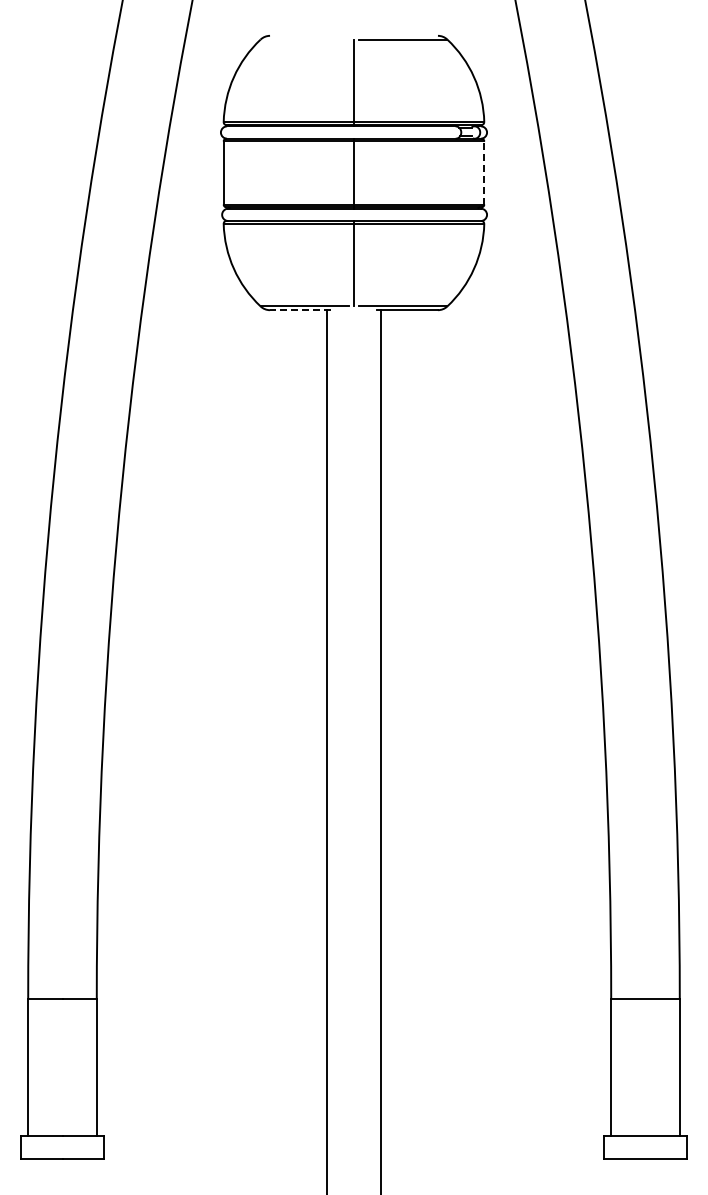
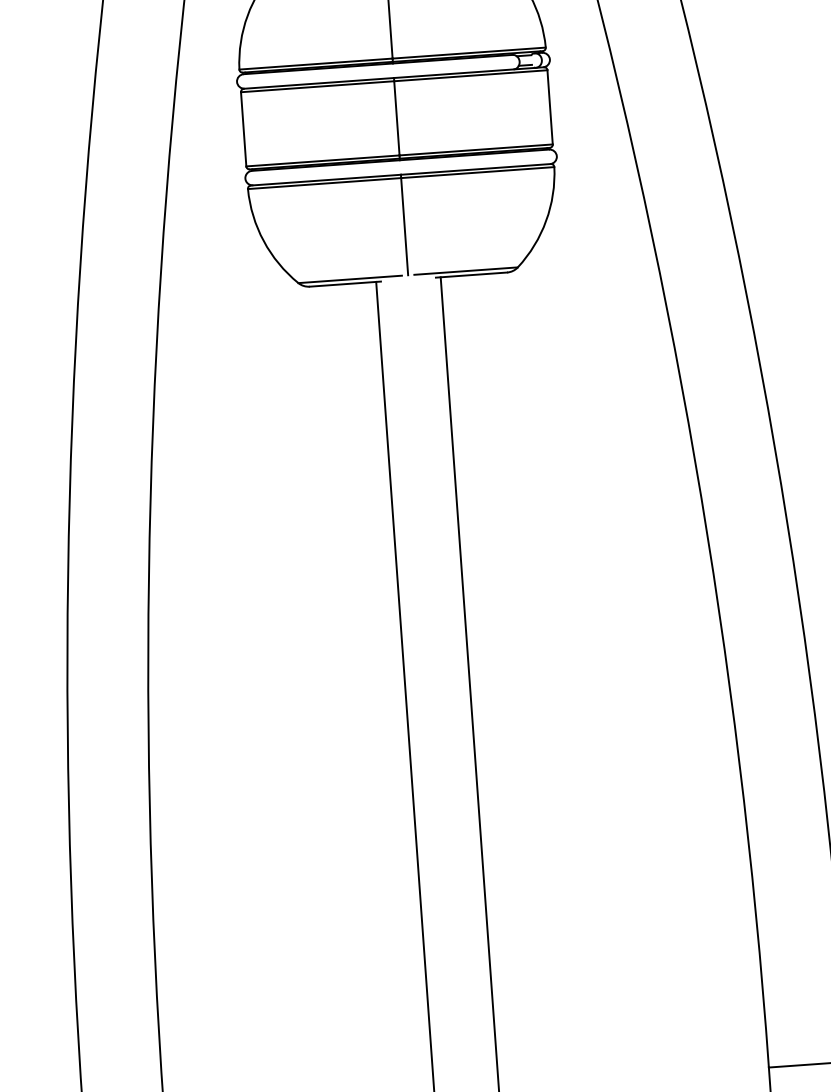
line: (484, 173) -> (550, 107), dashed -> solid
line: (299, 310) -> (344, 284), dashed -> solid

